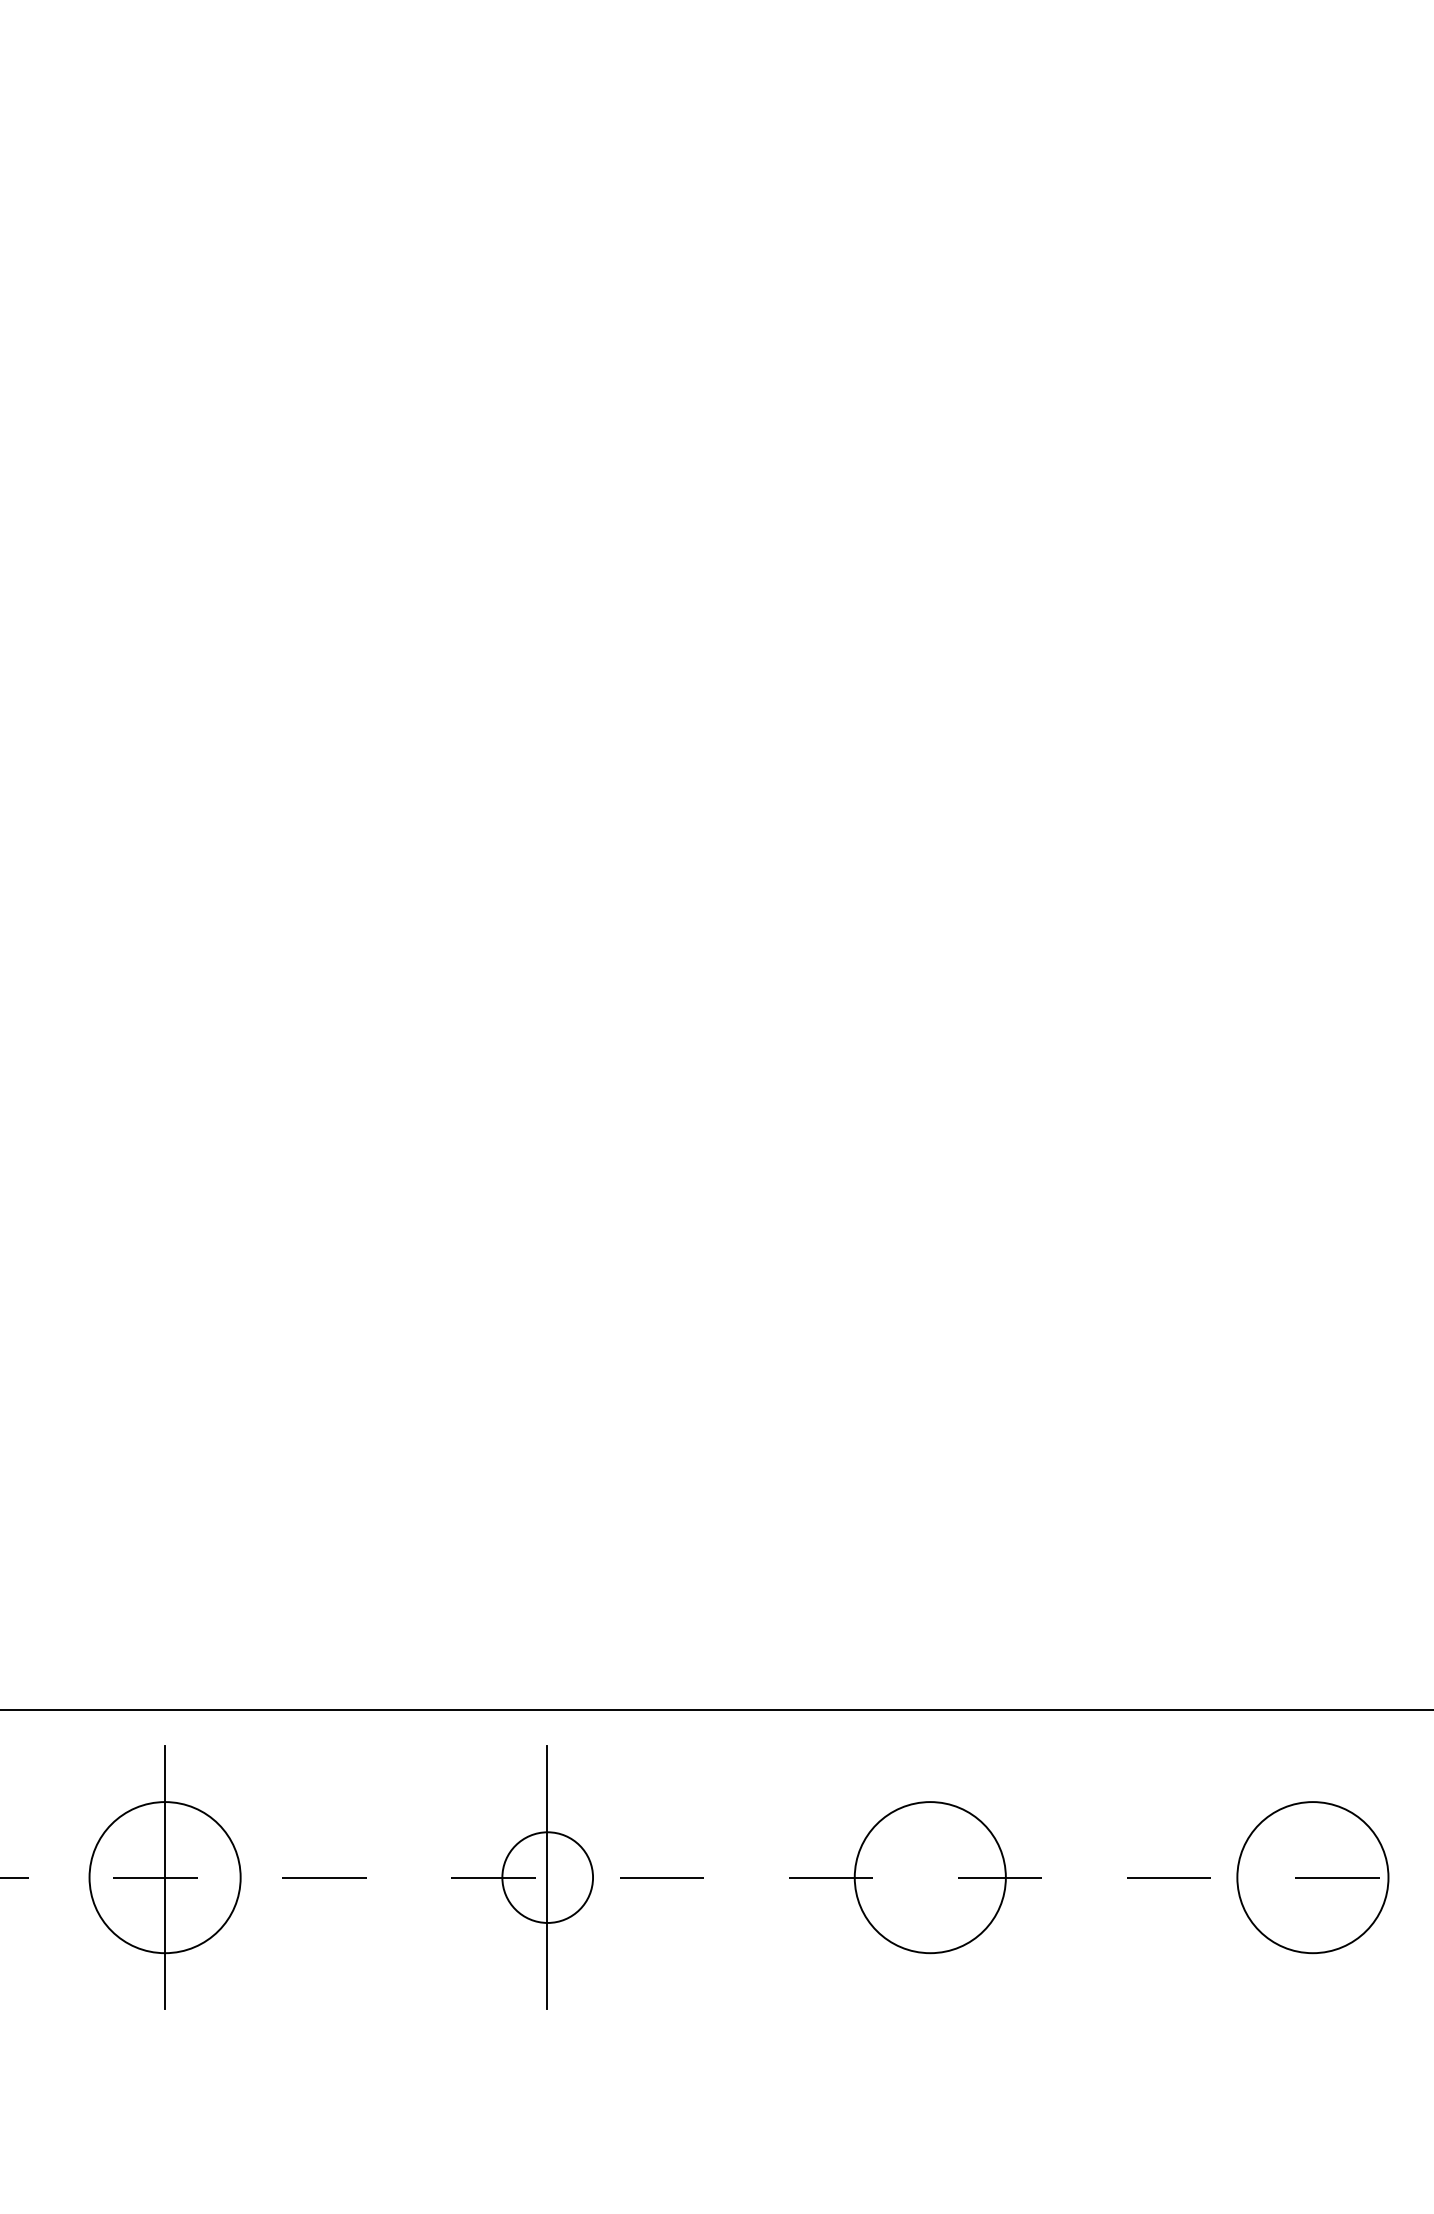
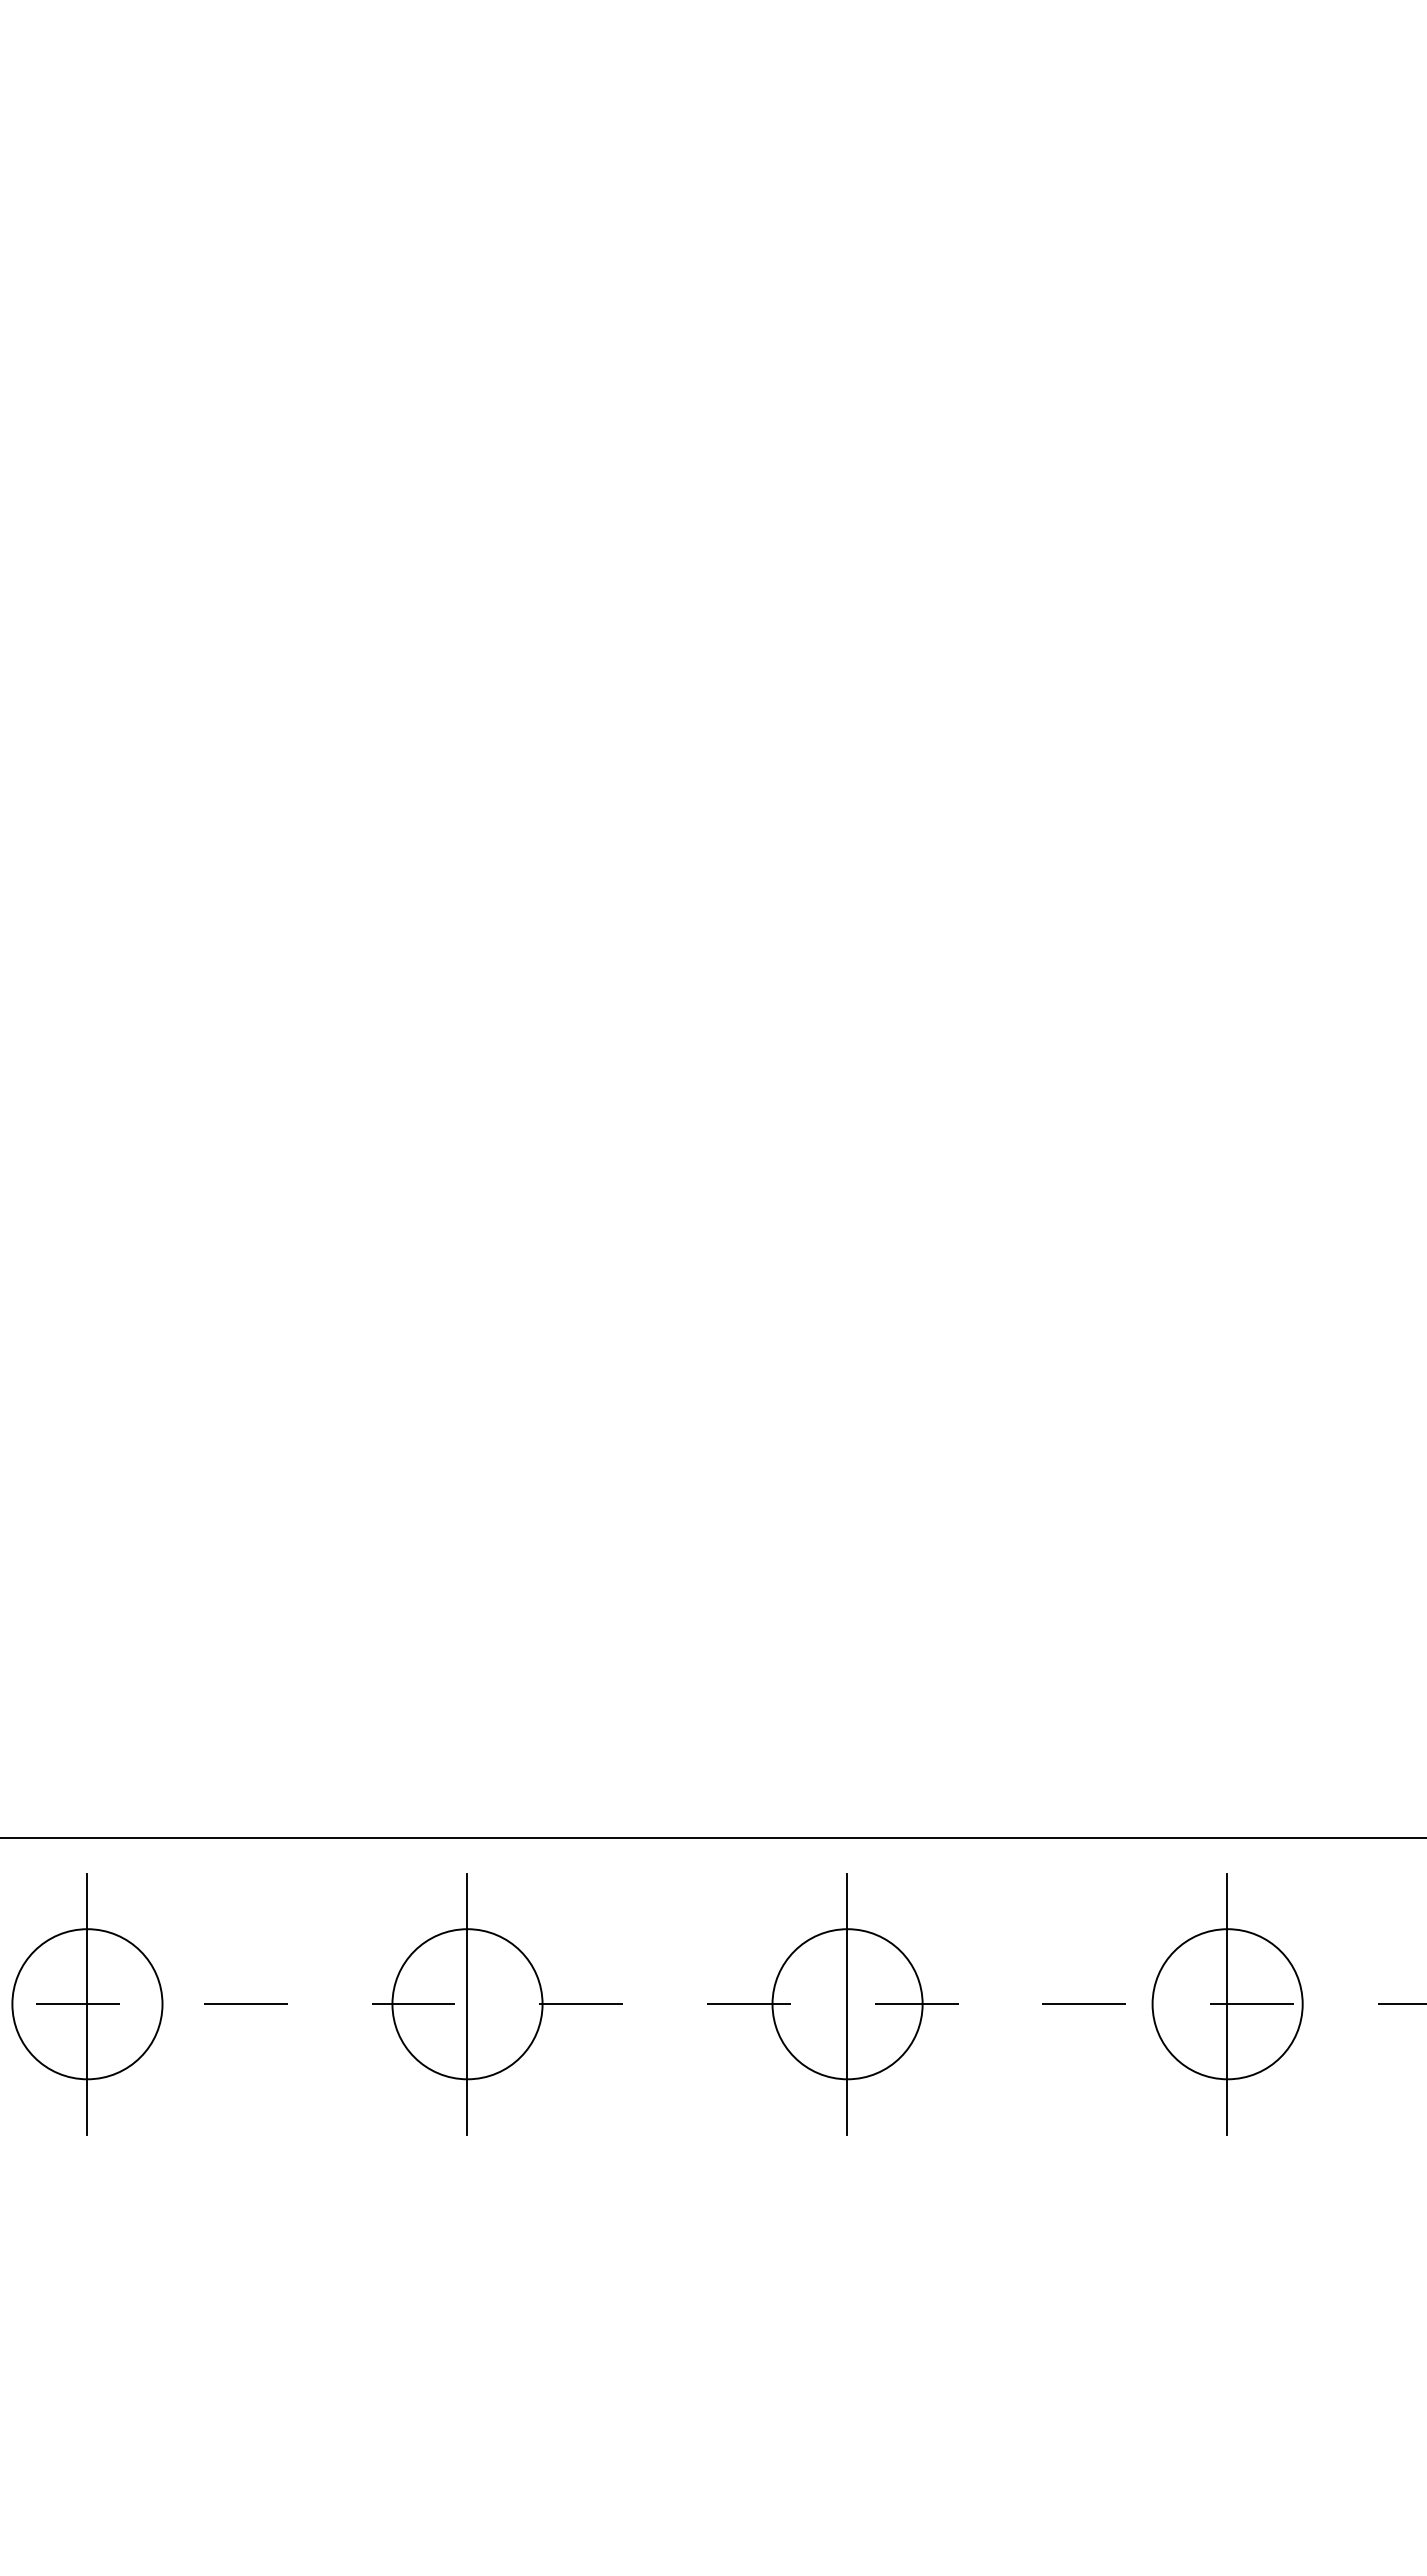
line: (930, 1876) -> (847, 2003), added
line: (1312, 1876) -> (1227, 2003), added
circle: (547, 1877) -> (467, 2004), size x1.67

